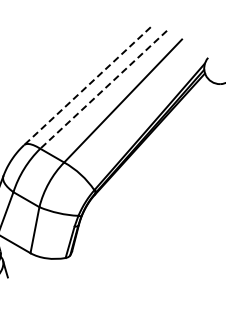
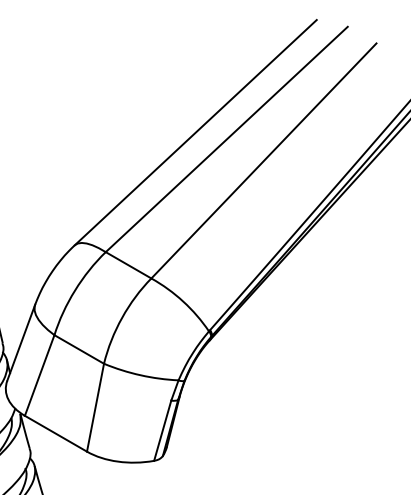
line: (87, 86) -> (195, 133), dashed -> solid
line: (103, 89) -> (226, 138), dashed -> solid

